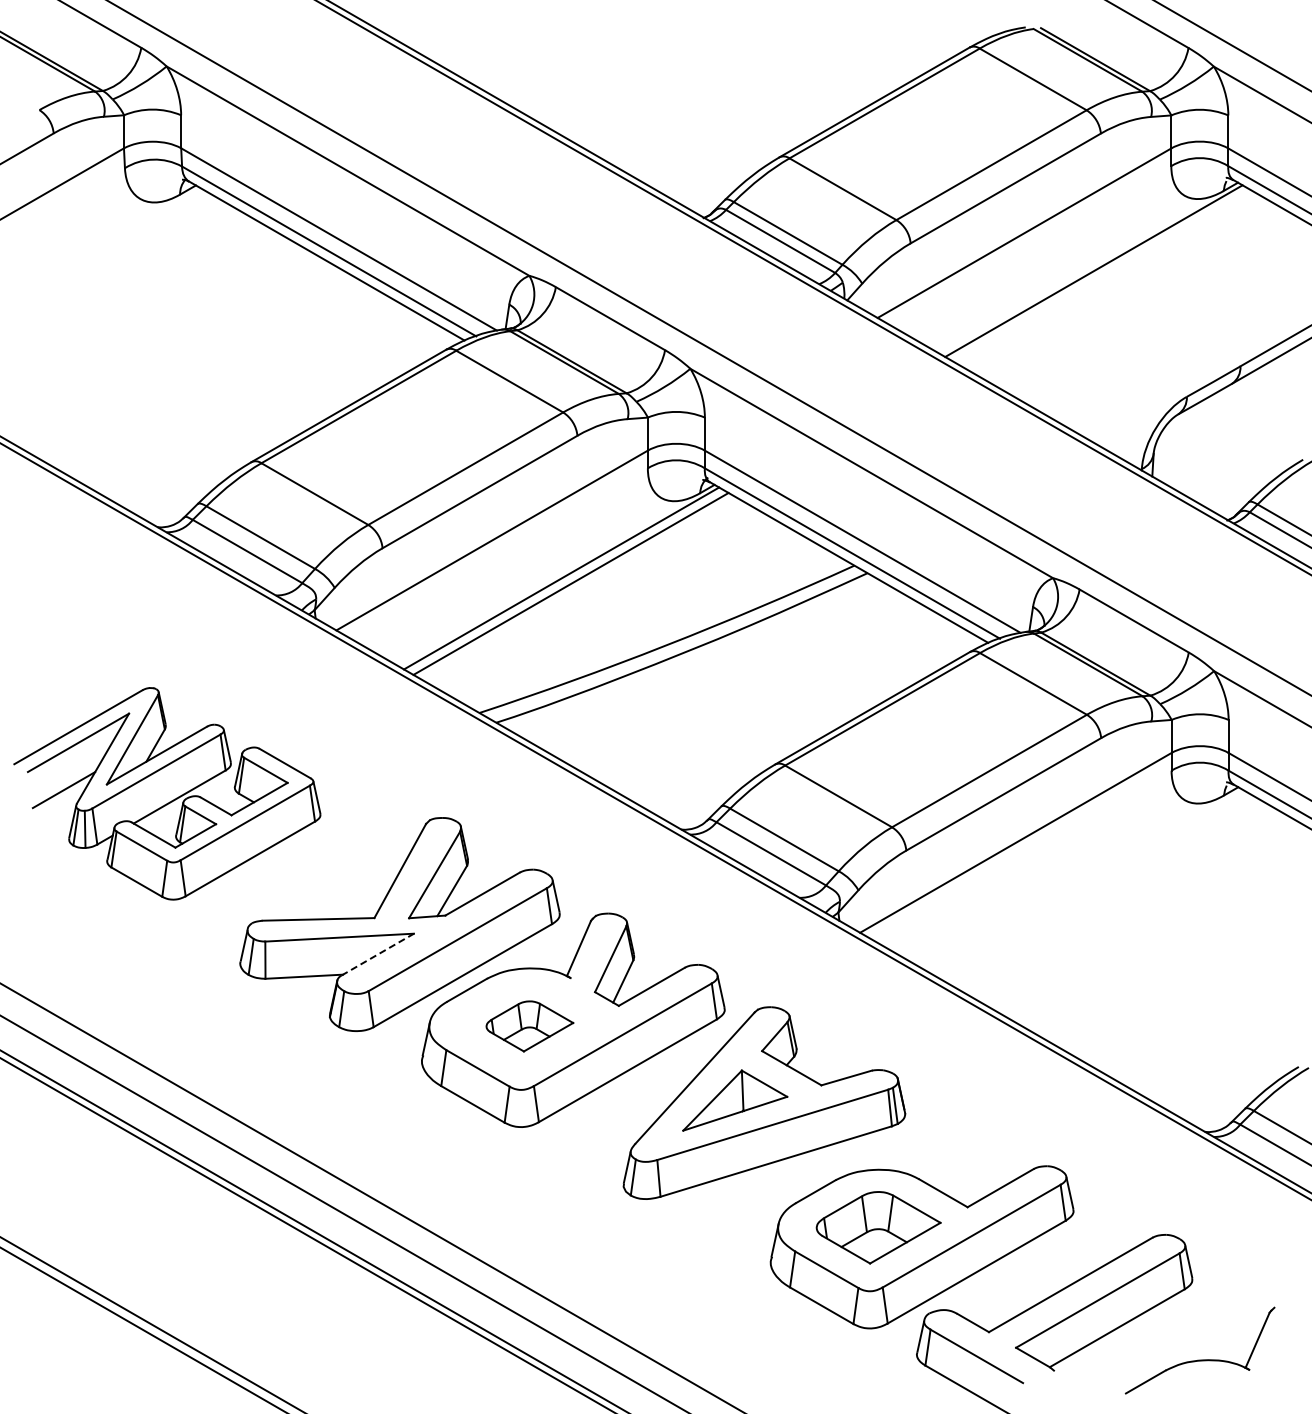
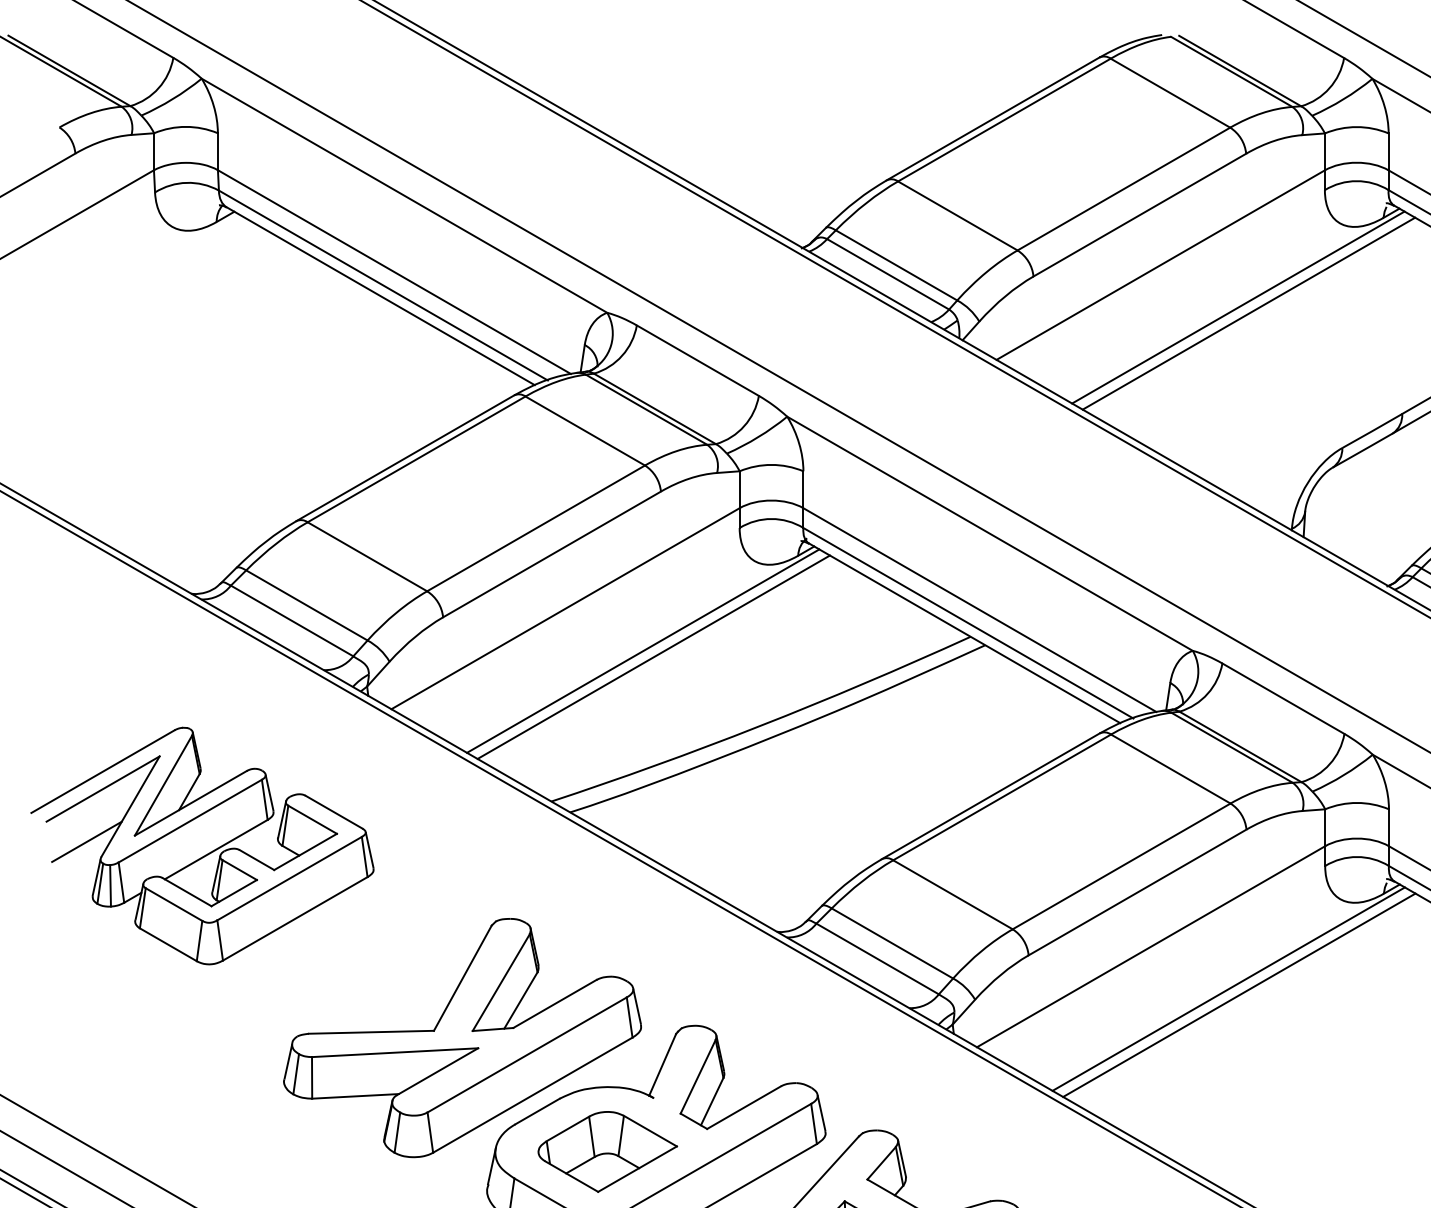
line: (1103, 276) -> (1249, 313), added
part: (167, 793) -> (202, 845), moved
line: (1084, 880) -> (1227, 988), added
line: (1094, 886) -> (1239, 995), added
line: (377, 954) -> (437, 1071), dashed -> solid
part: (529, 1026) -> (607, 1152), size x1.43

